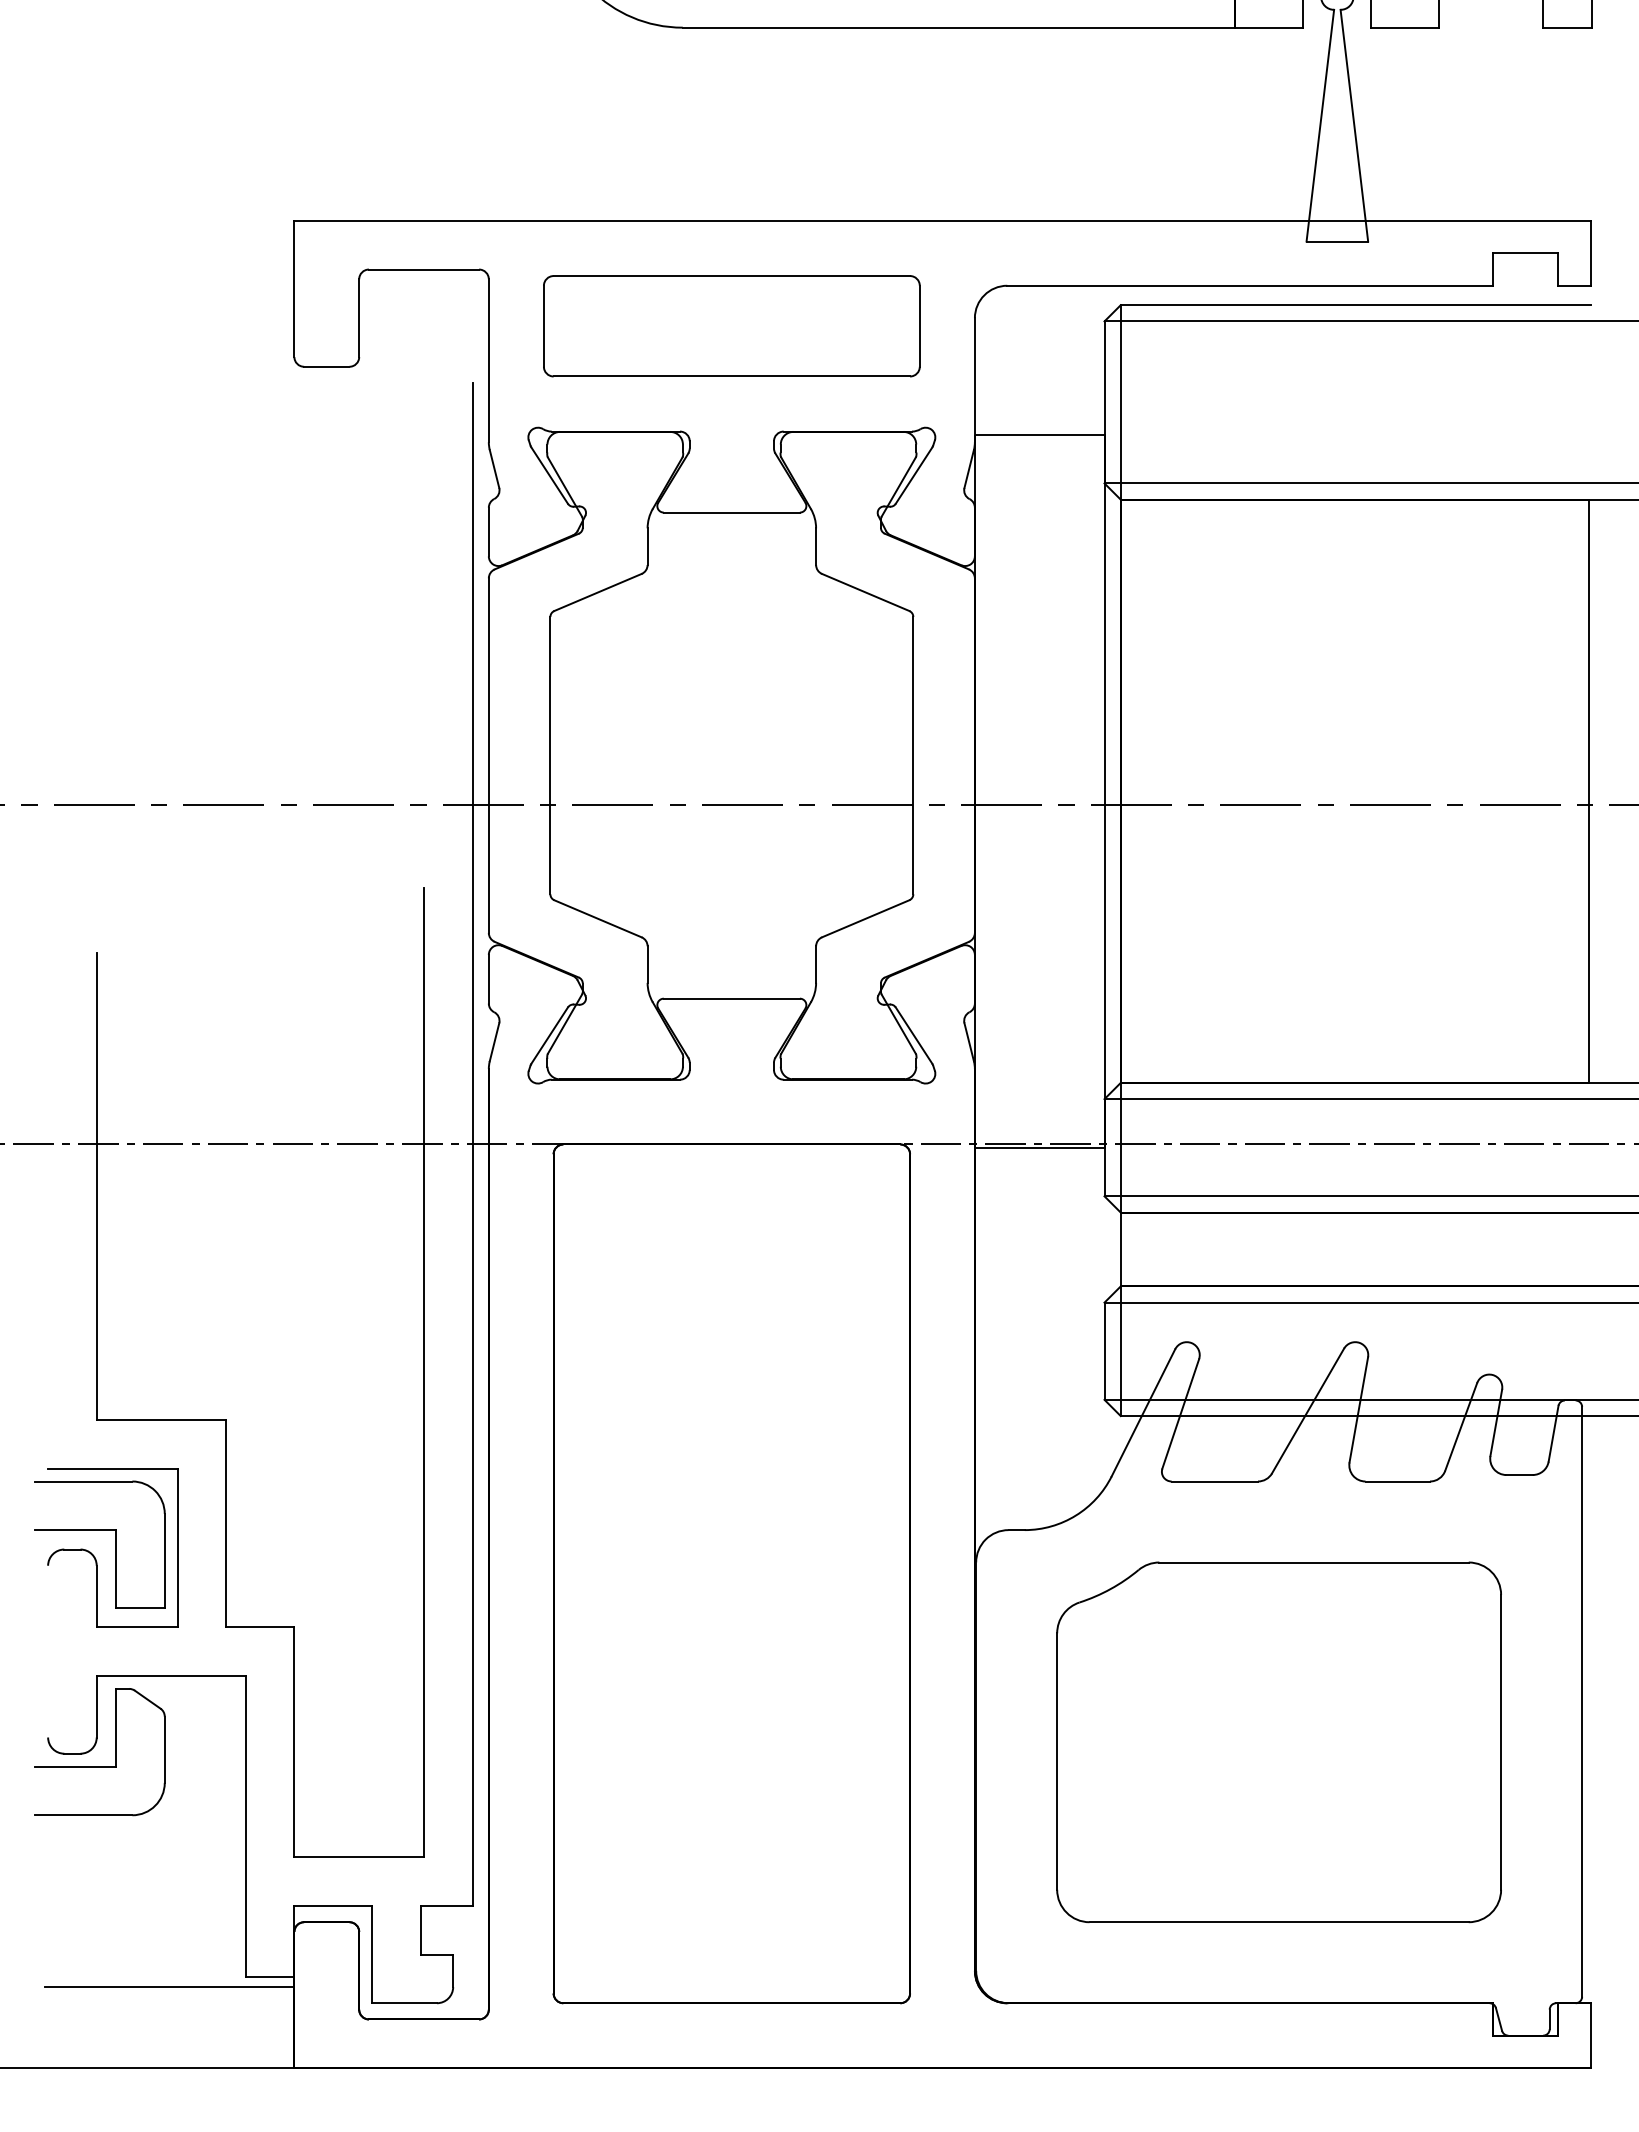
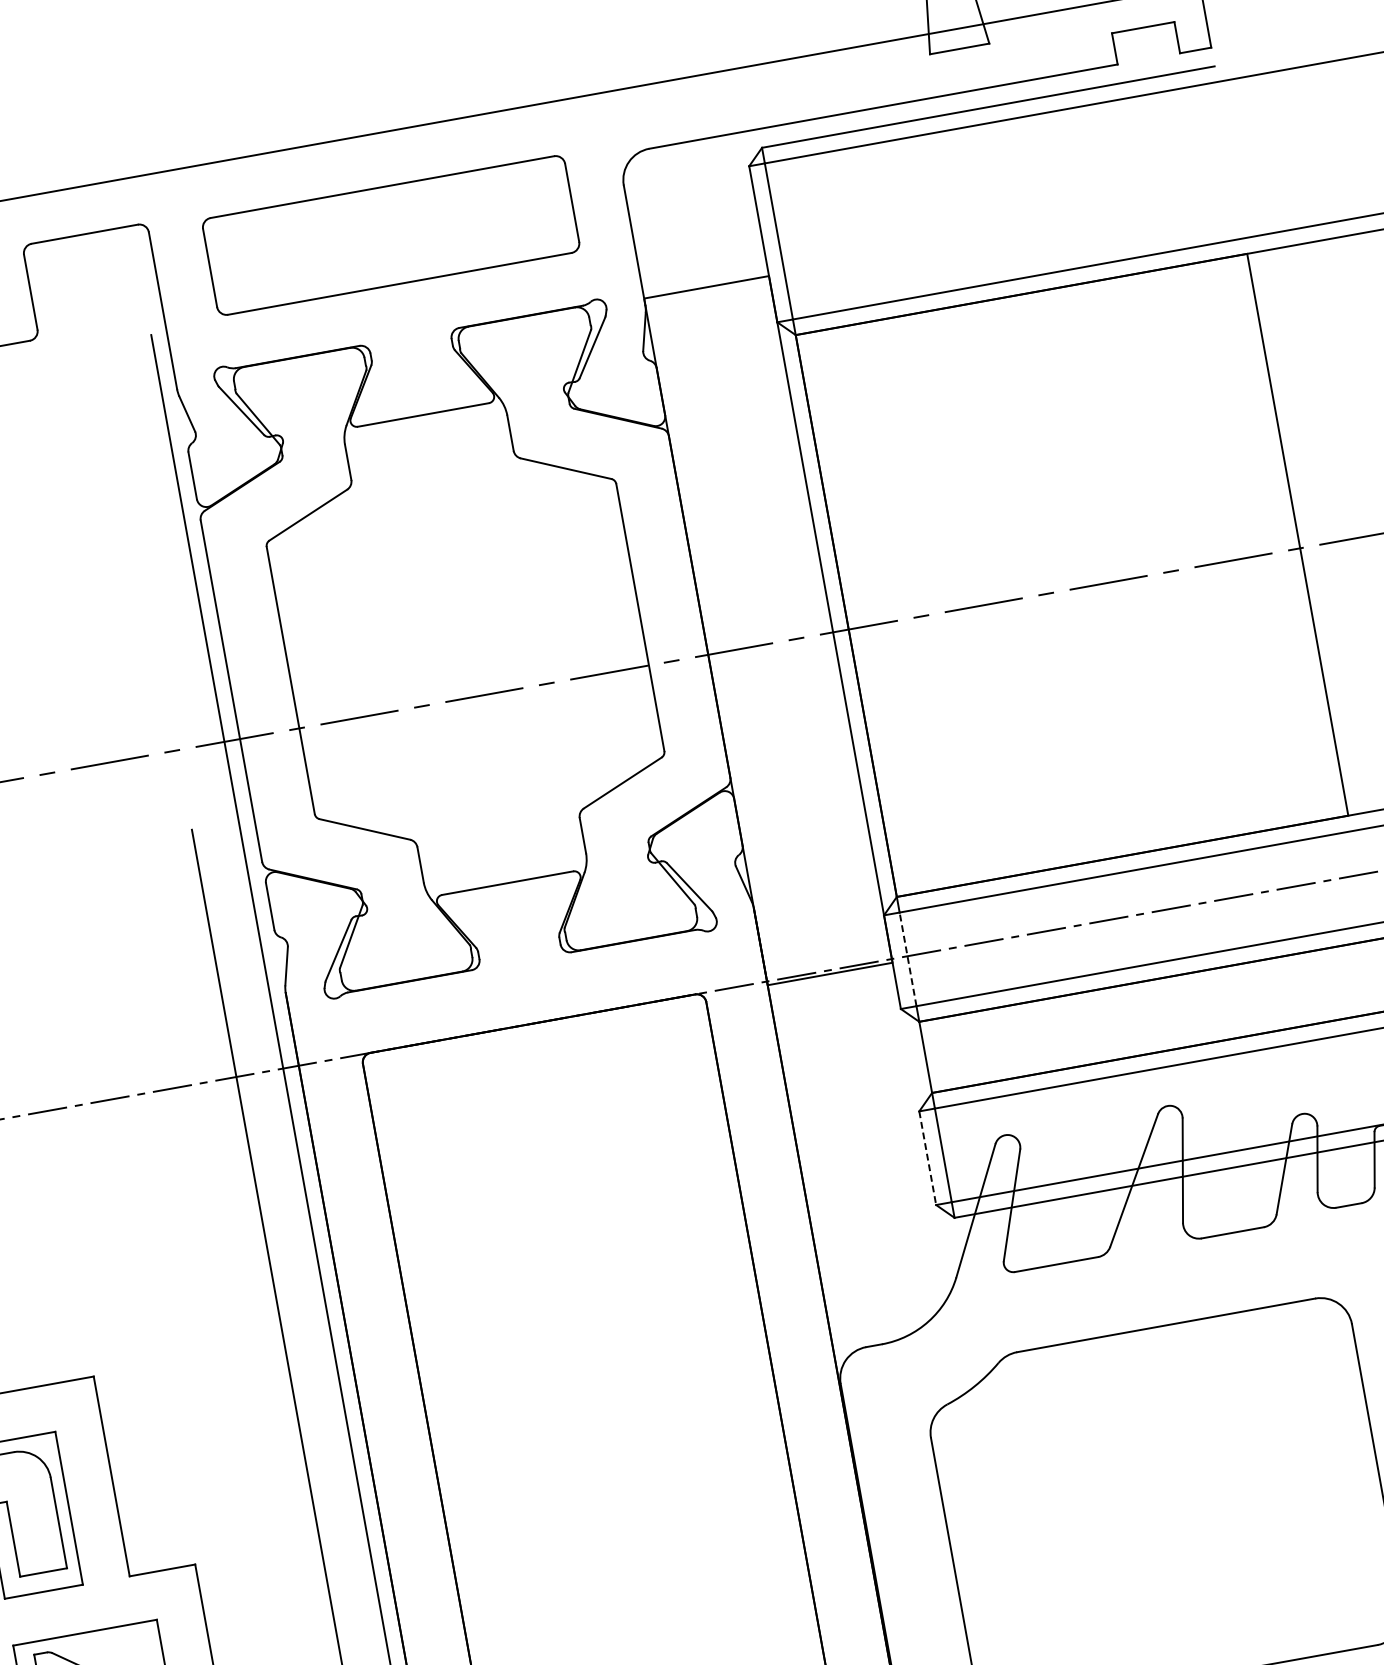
line: (1120, 1147) -> (907, 959), solid -> dashed
line: (1104, 1351) -> (927, 1158), solid -> dashed

